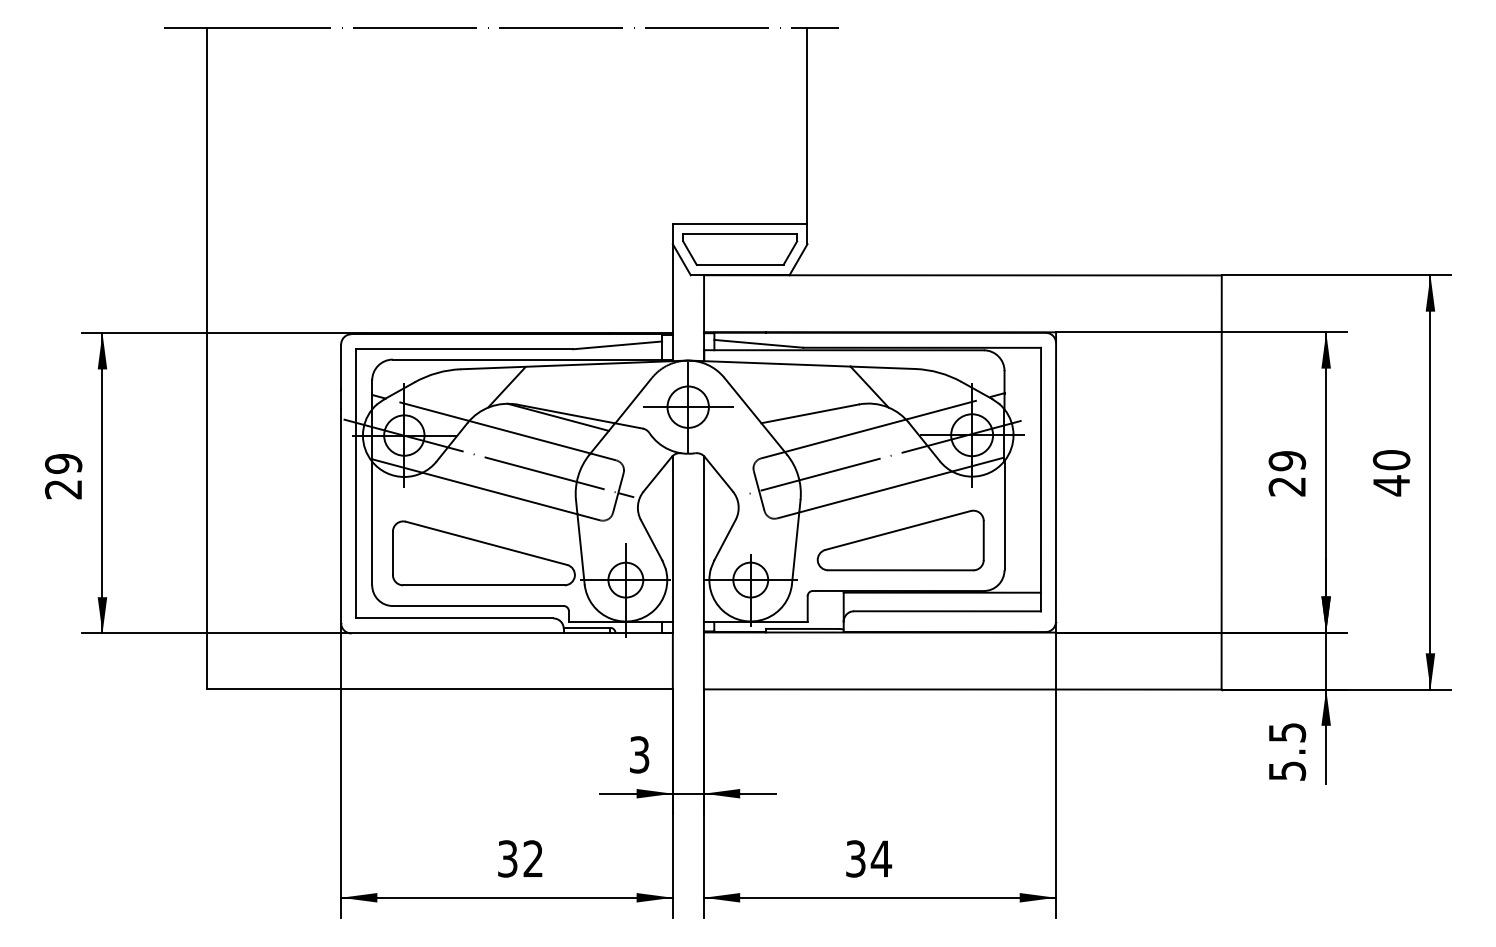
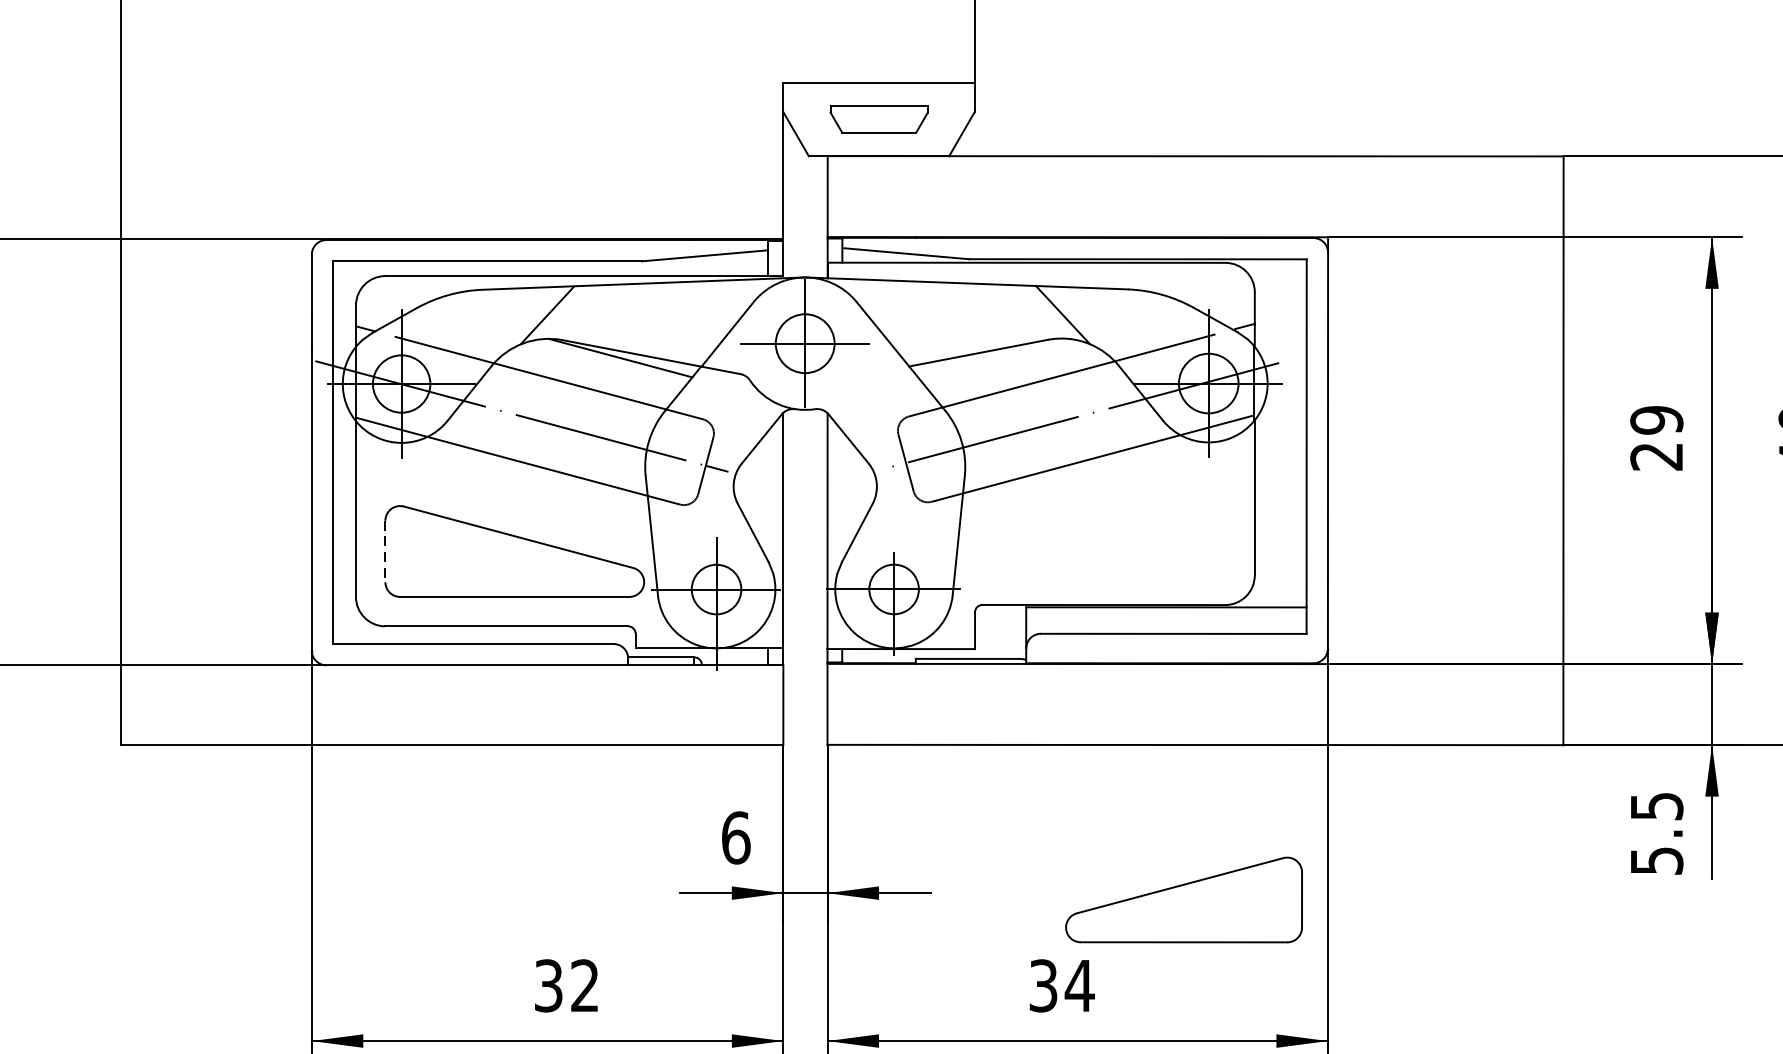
part: (740, 249) -> (879, 119), size x0.6
part: (900, 540) -> (1183, 899), moved
line: (392, 553) -> (384, 551), solid -> dashed
text: (639, 754) -> (735, 837), 3 -> 6

